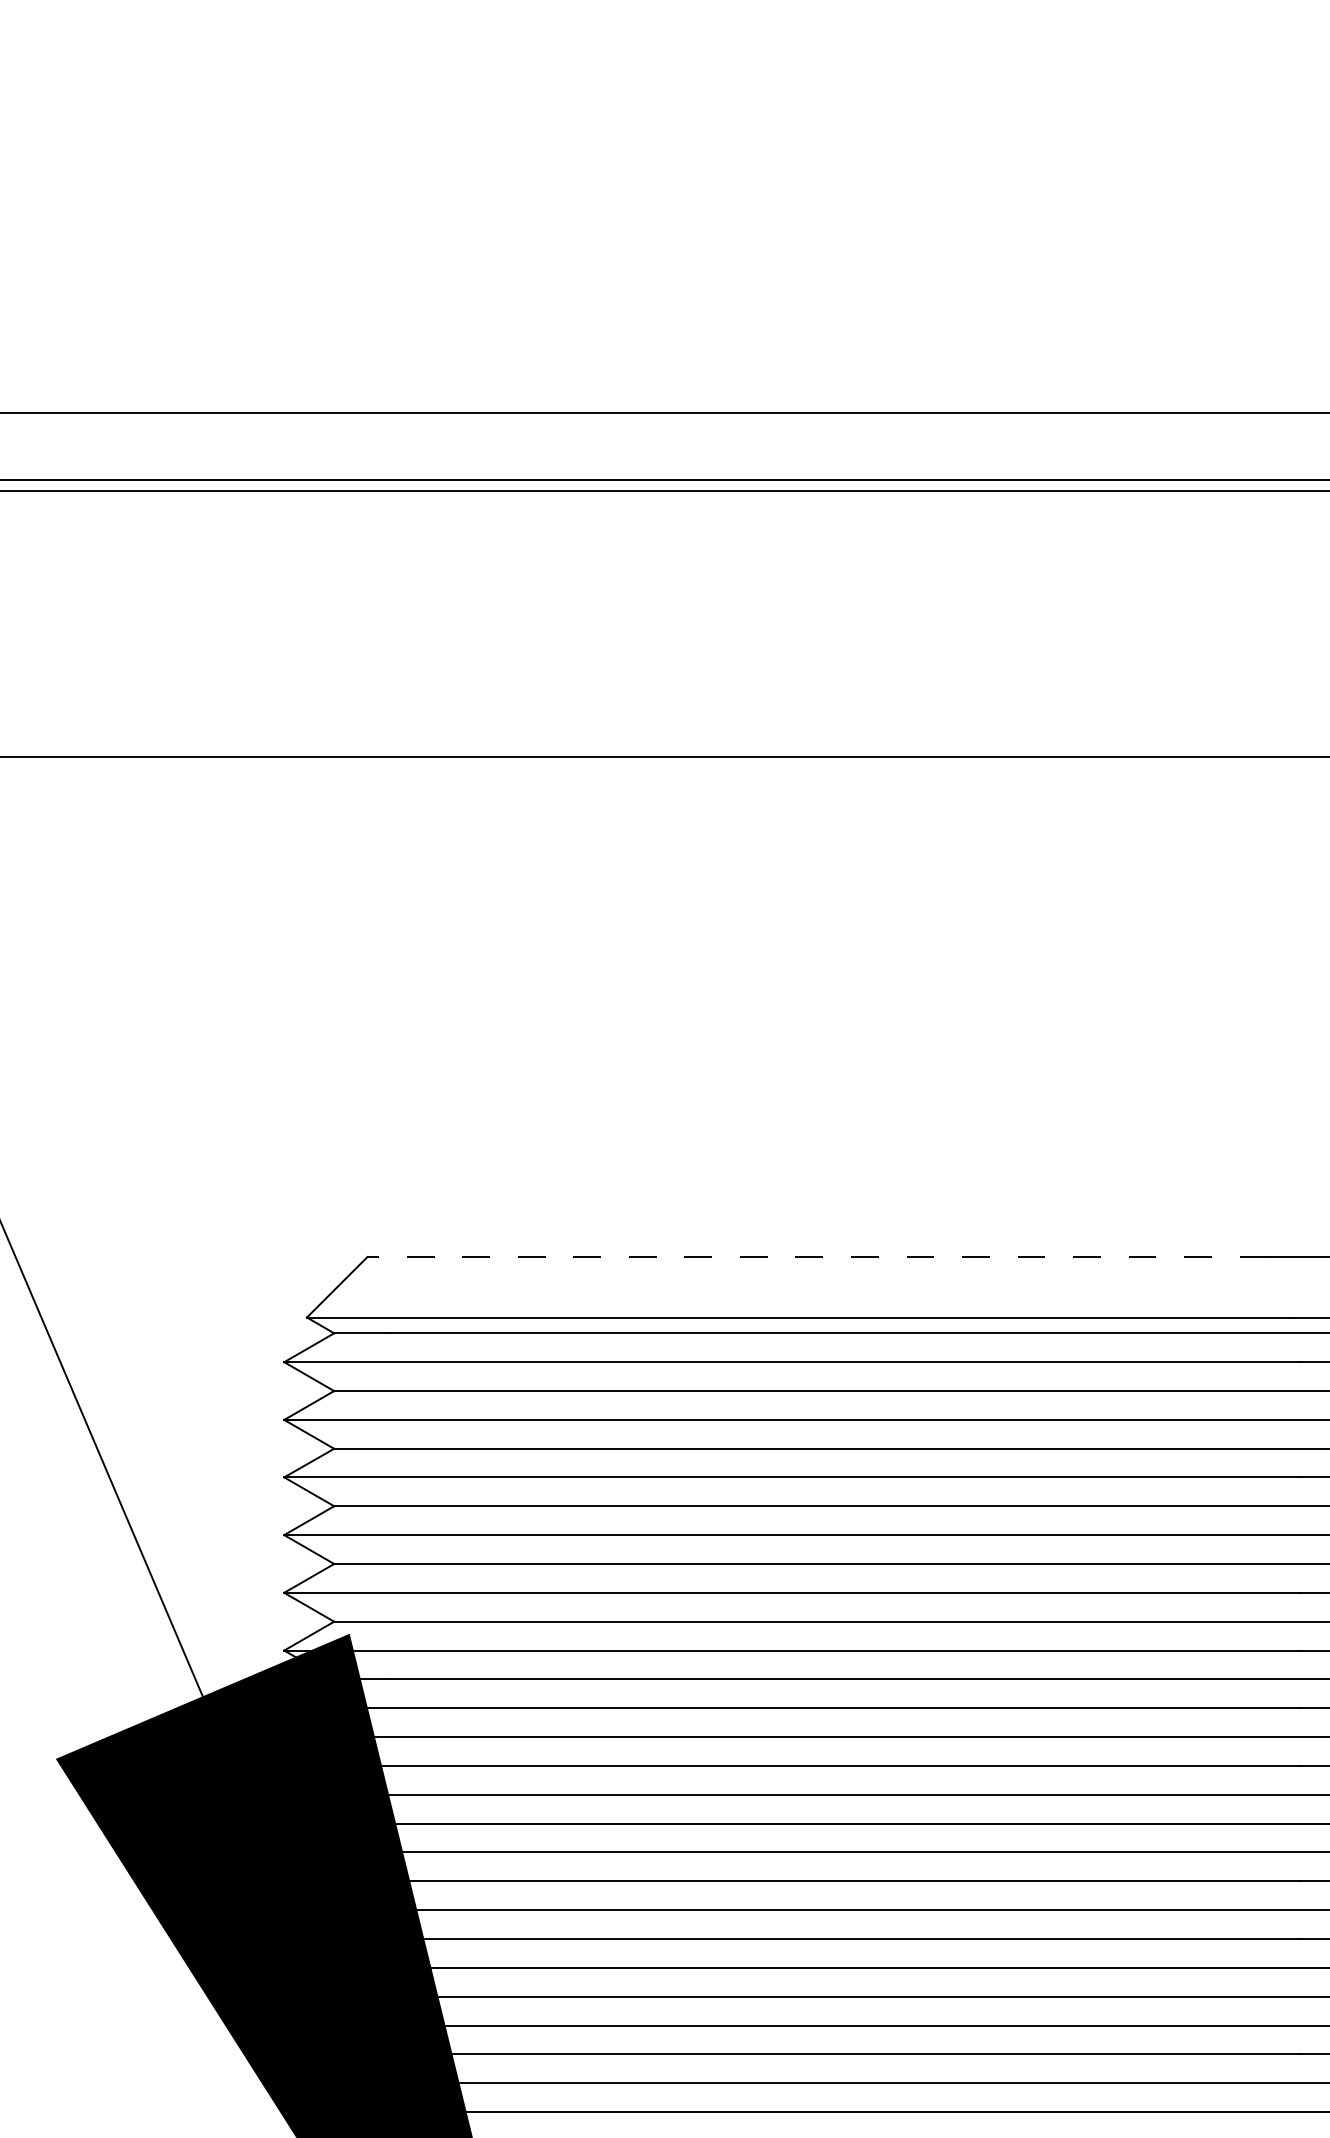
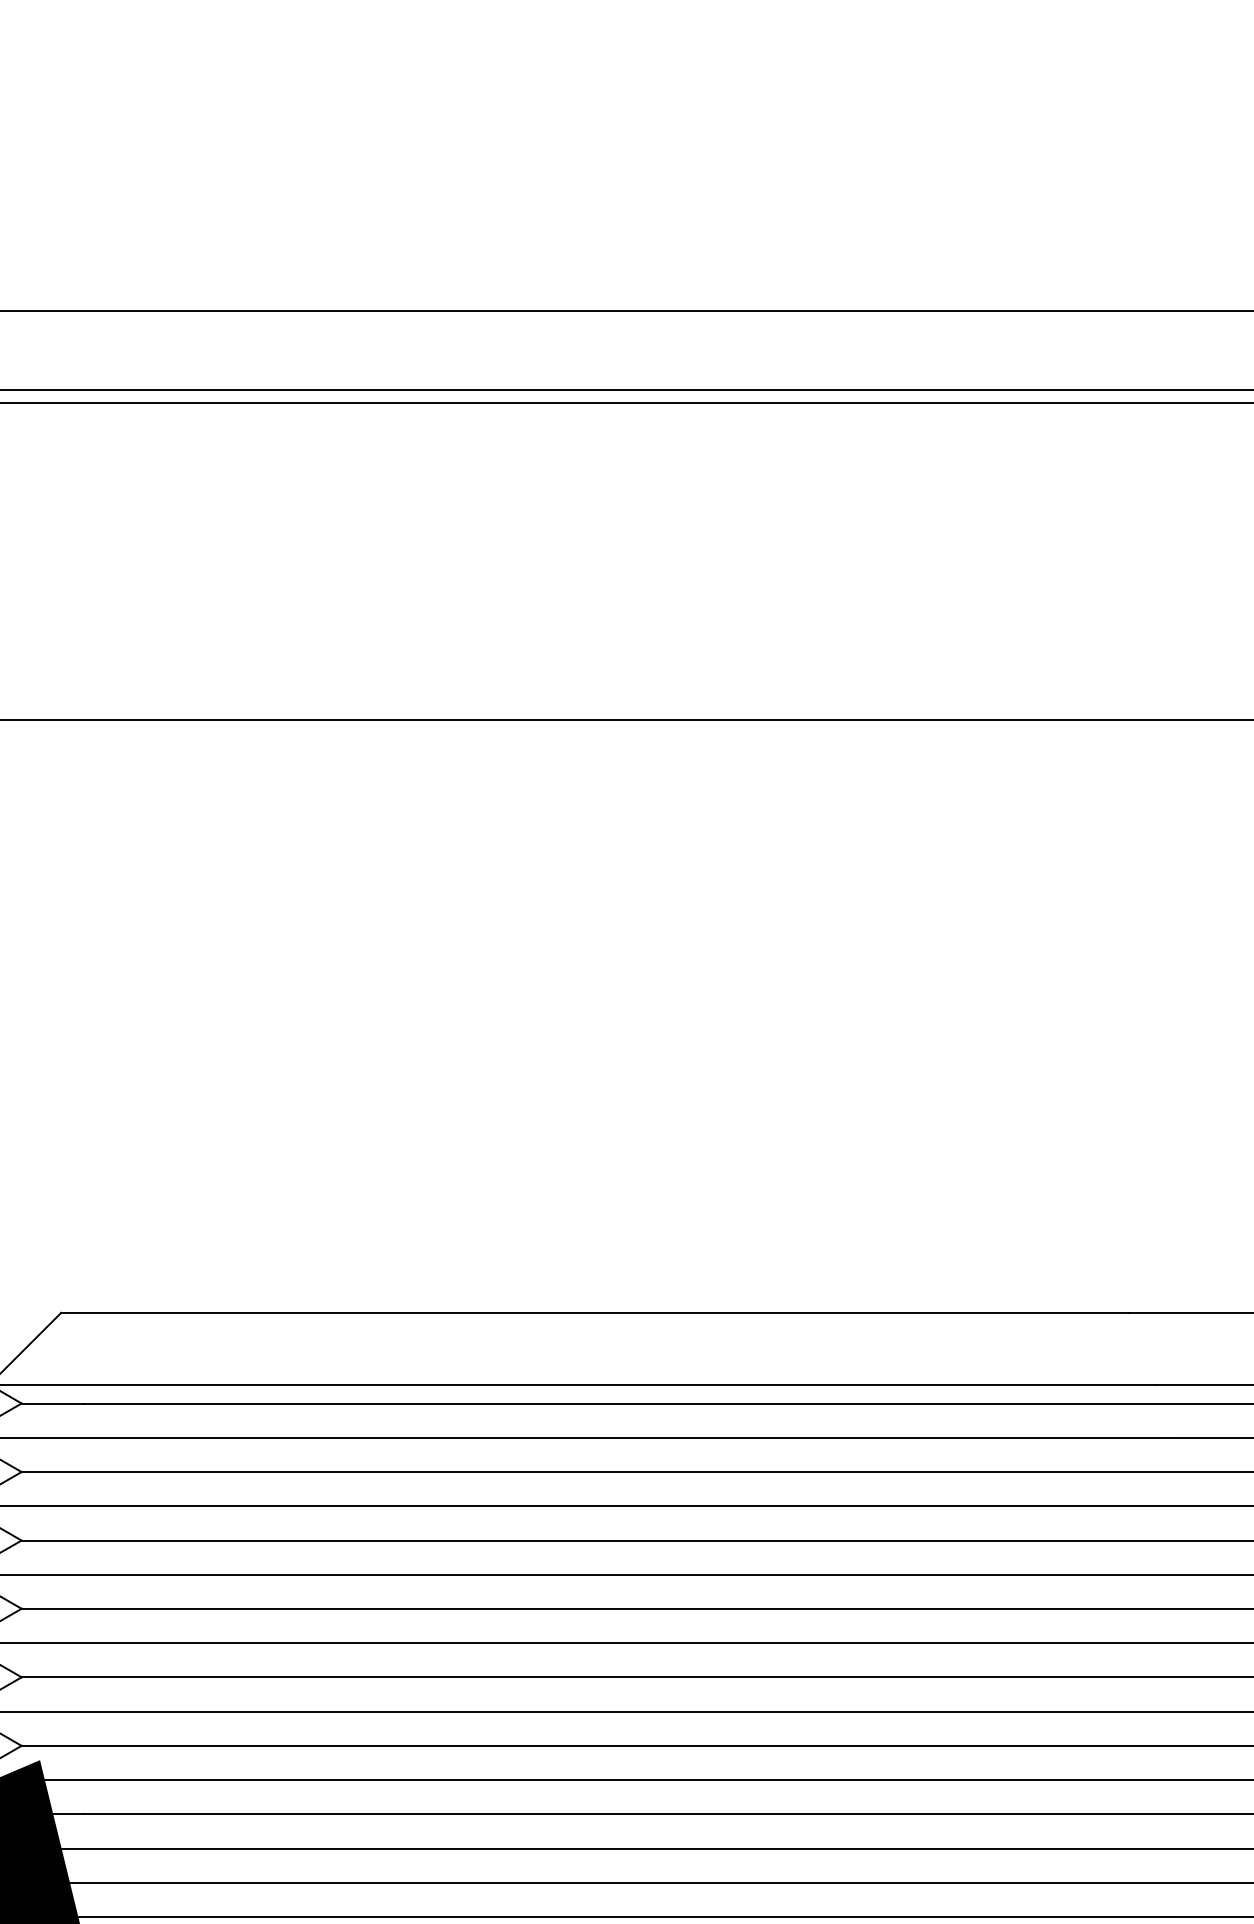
line: (817, 1257) -> (595, 1313), dashed -> solid

